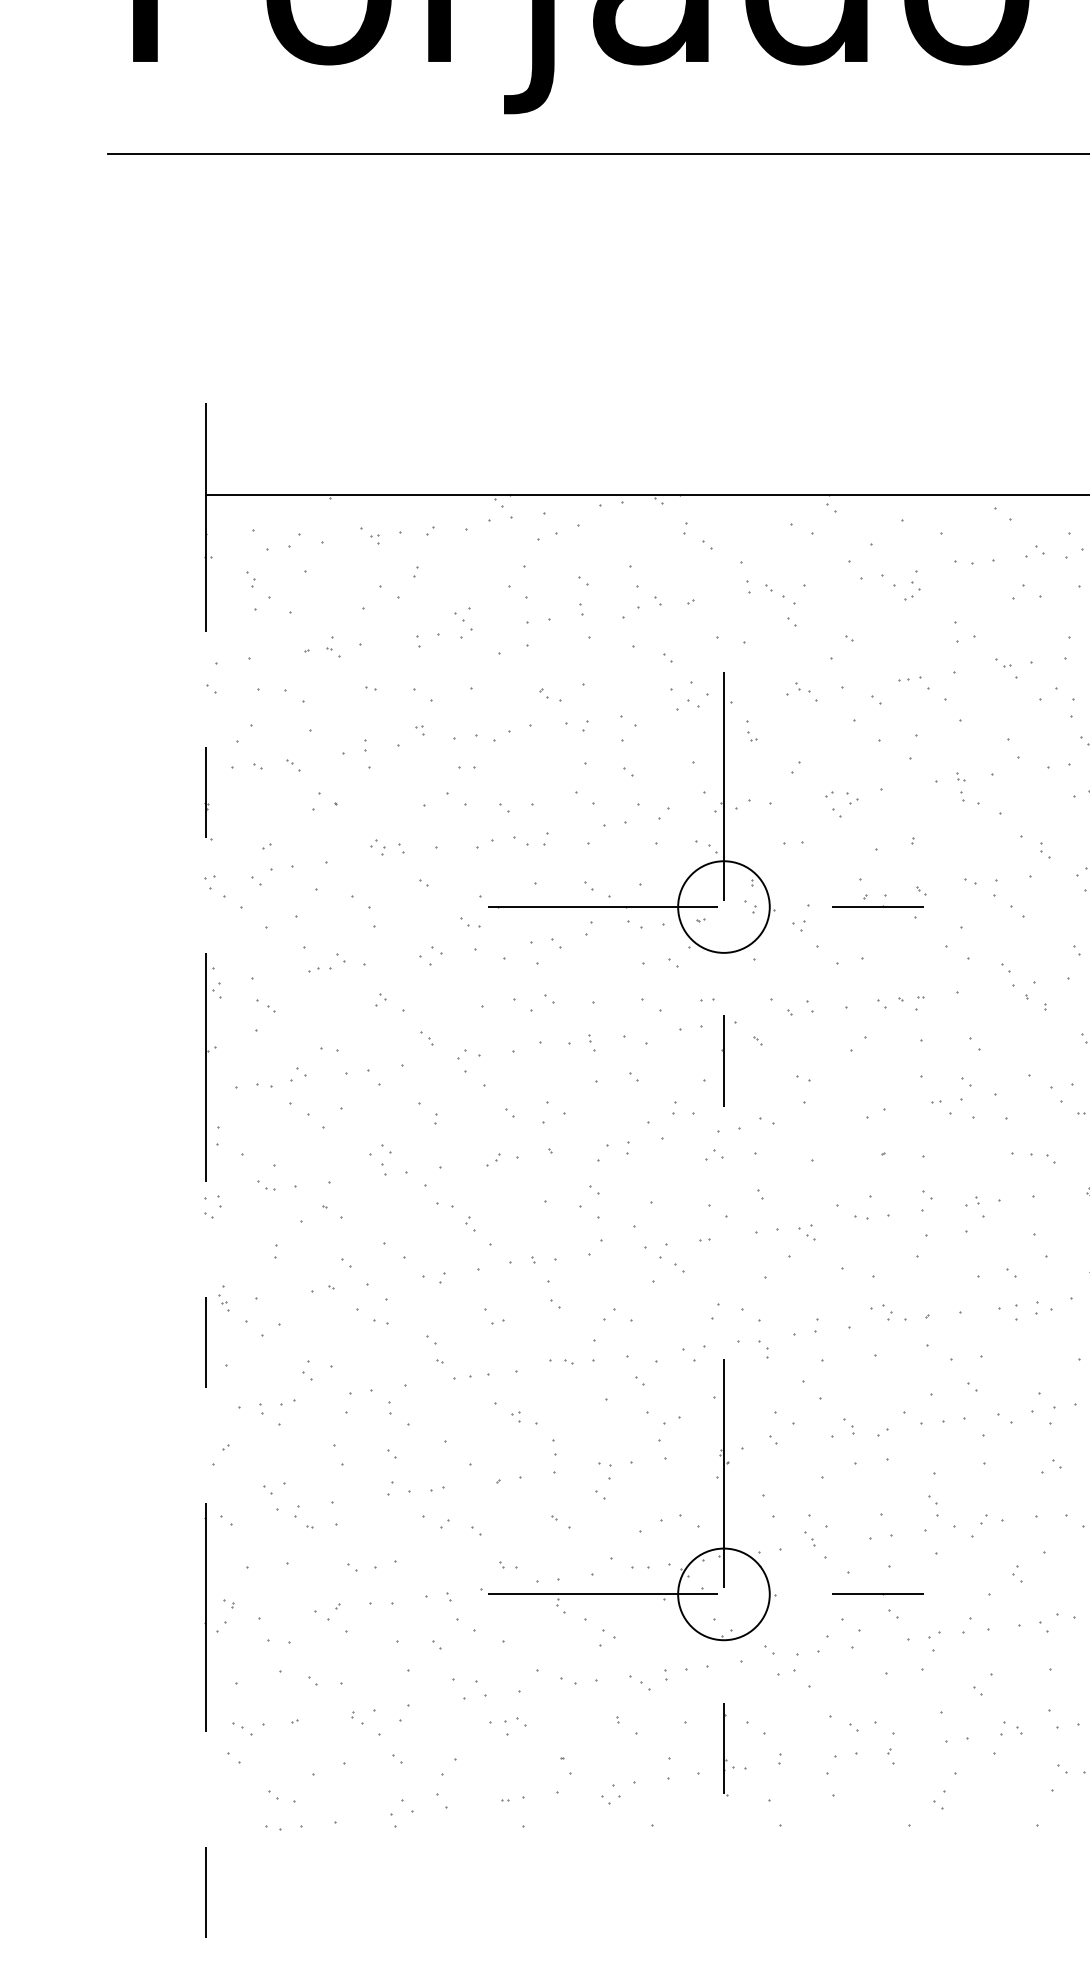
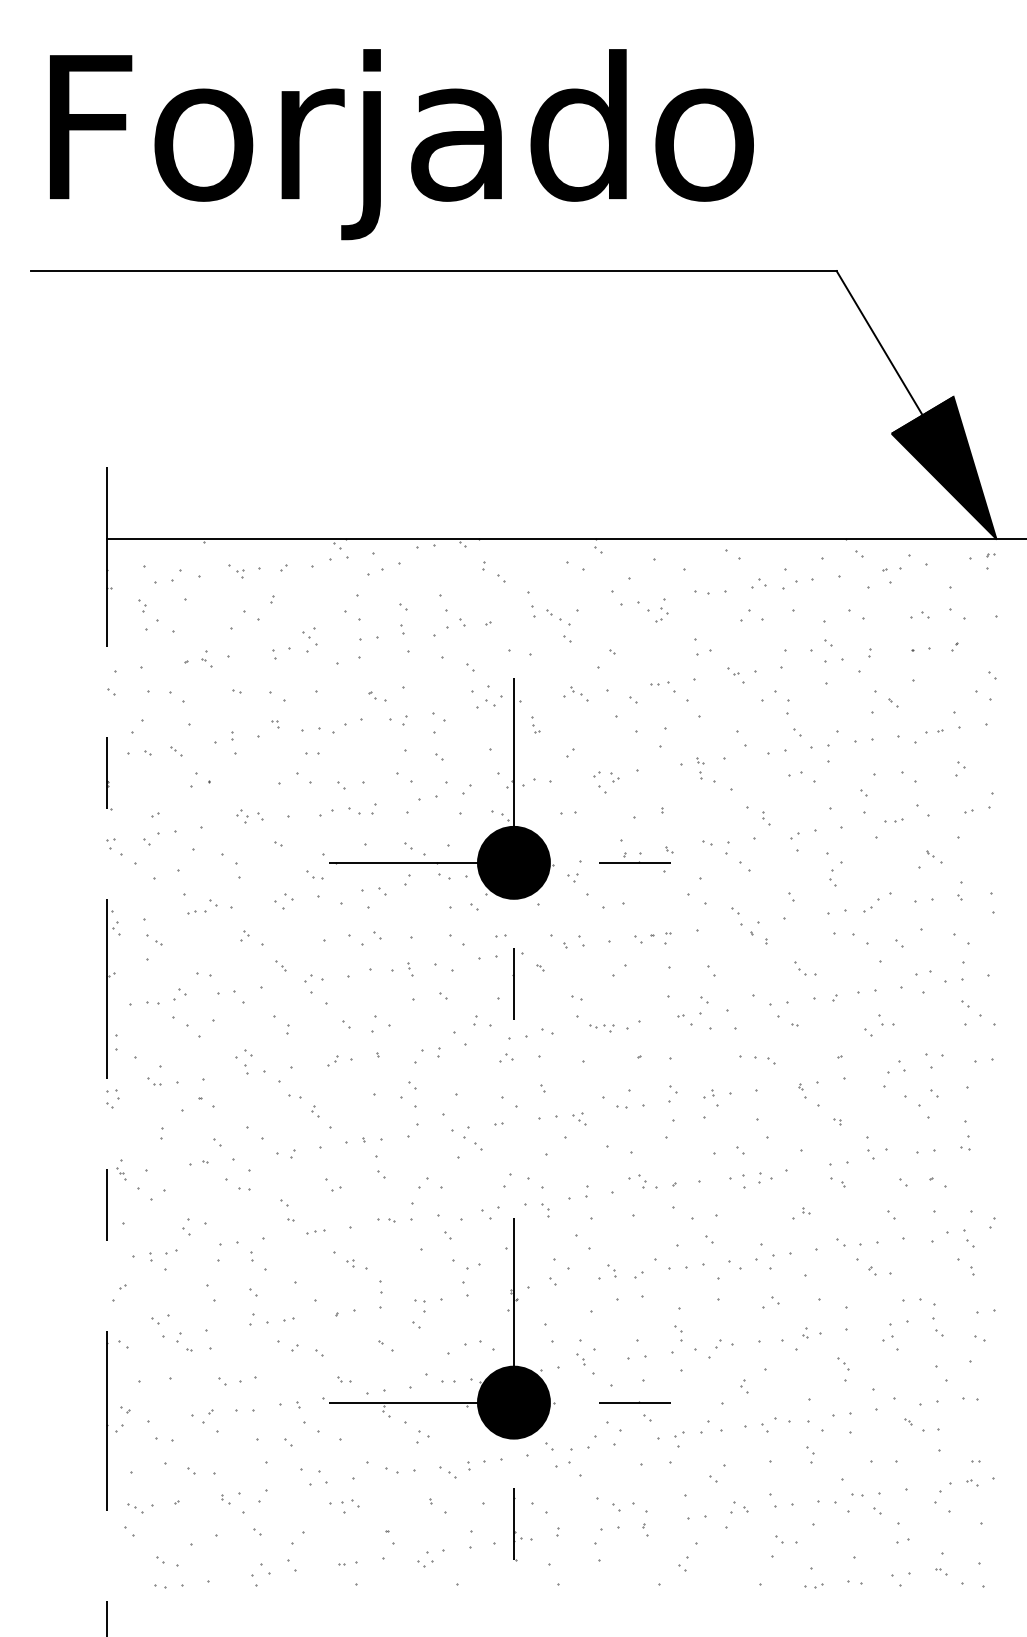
fill: (723, 906) -> (513, 862), added
part: (835, 1117) -> (601, 1028), added
part: (471, 1376) -> (315, 1231), size x0.62
fill: (723, 1594) -> (513, 1402), added

